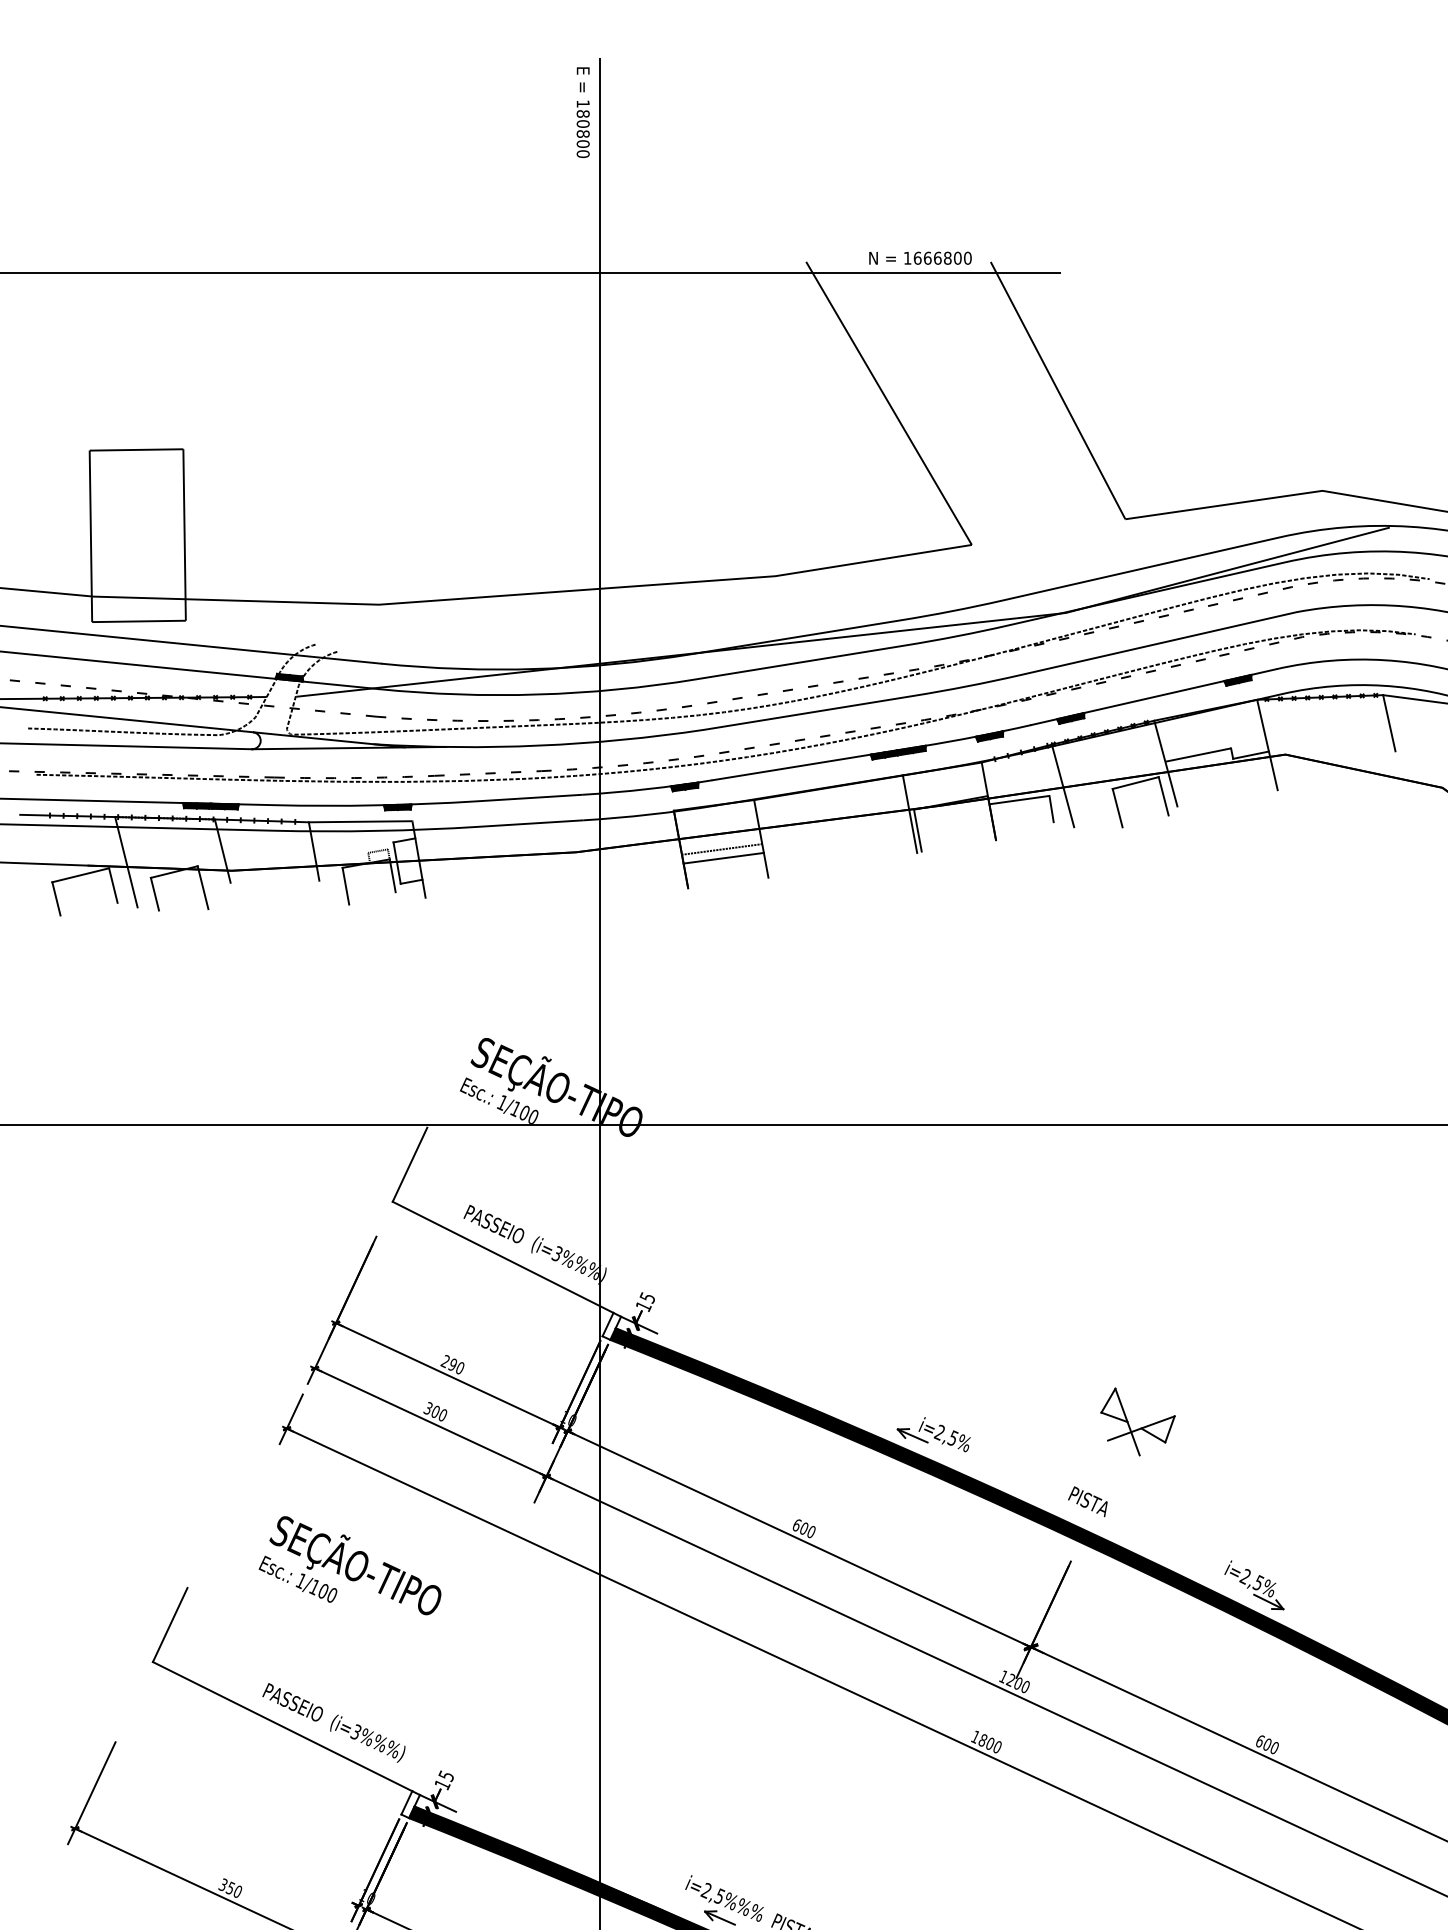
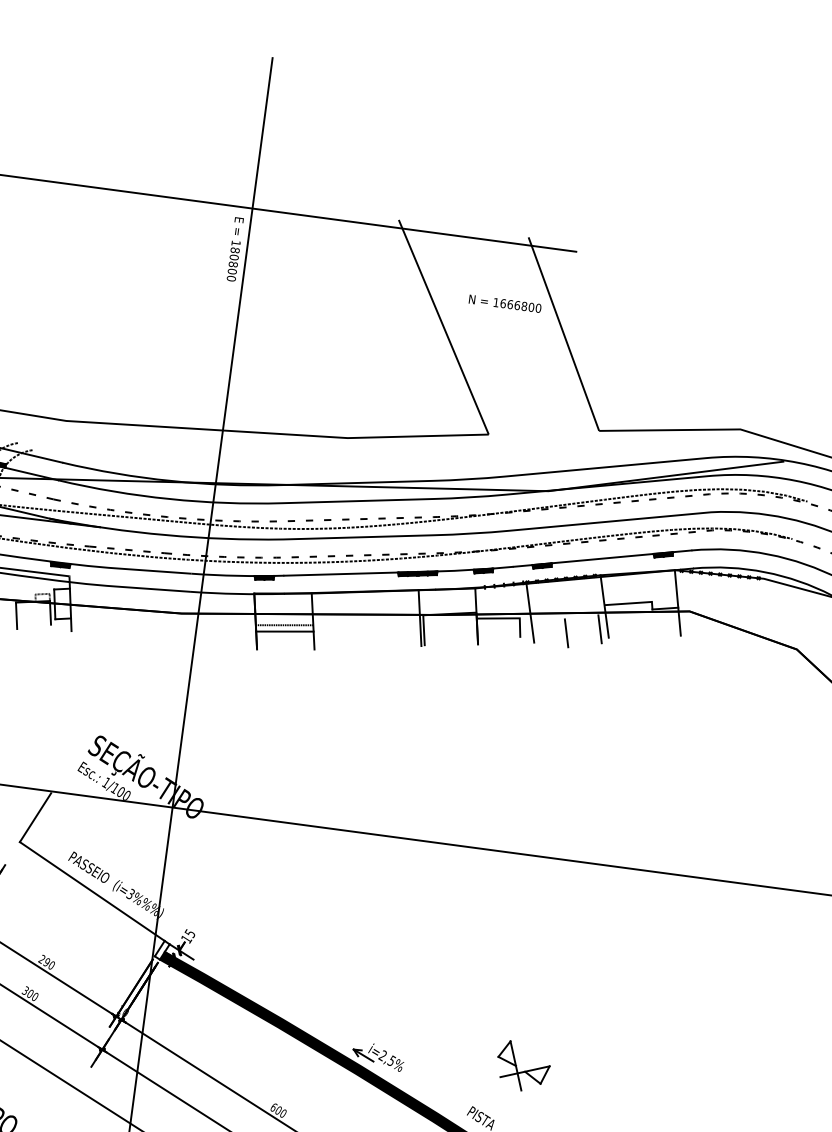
text: (582, 112) -> (234, 249), moved
text: (920, 257) -> (505, 303), moved
line: (1389, 723) -> (765, 599), removed
line: (1135, 782) -> (581, 616), removed

